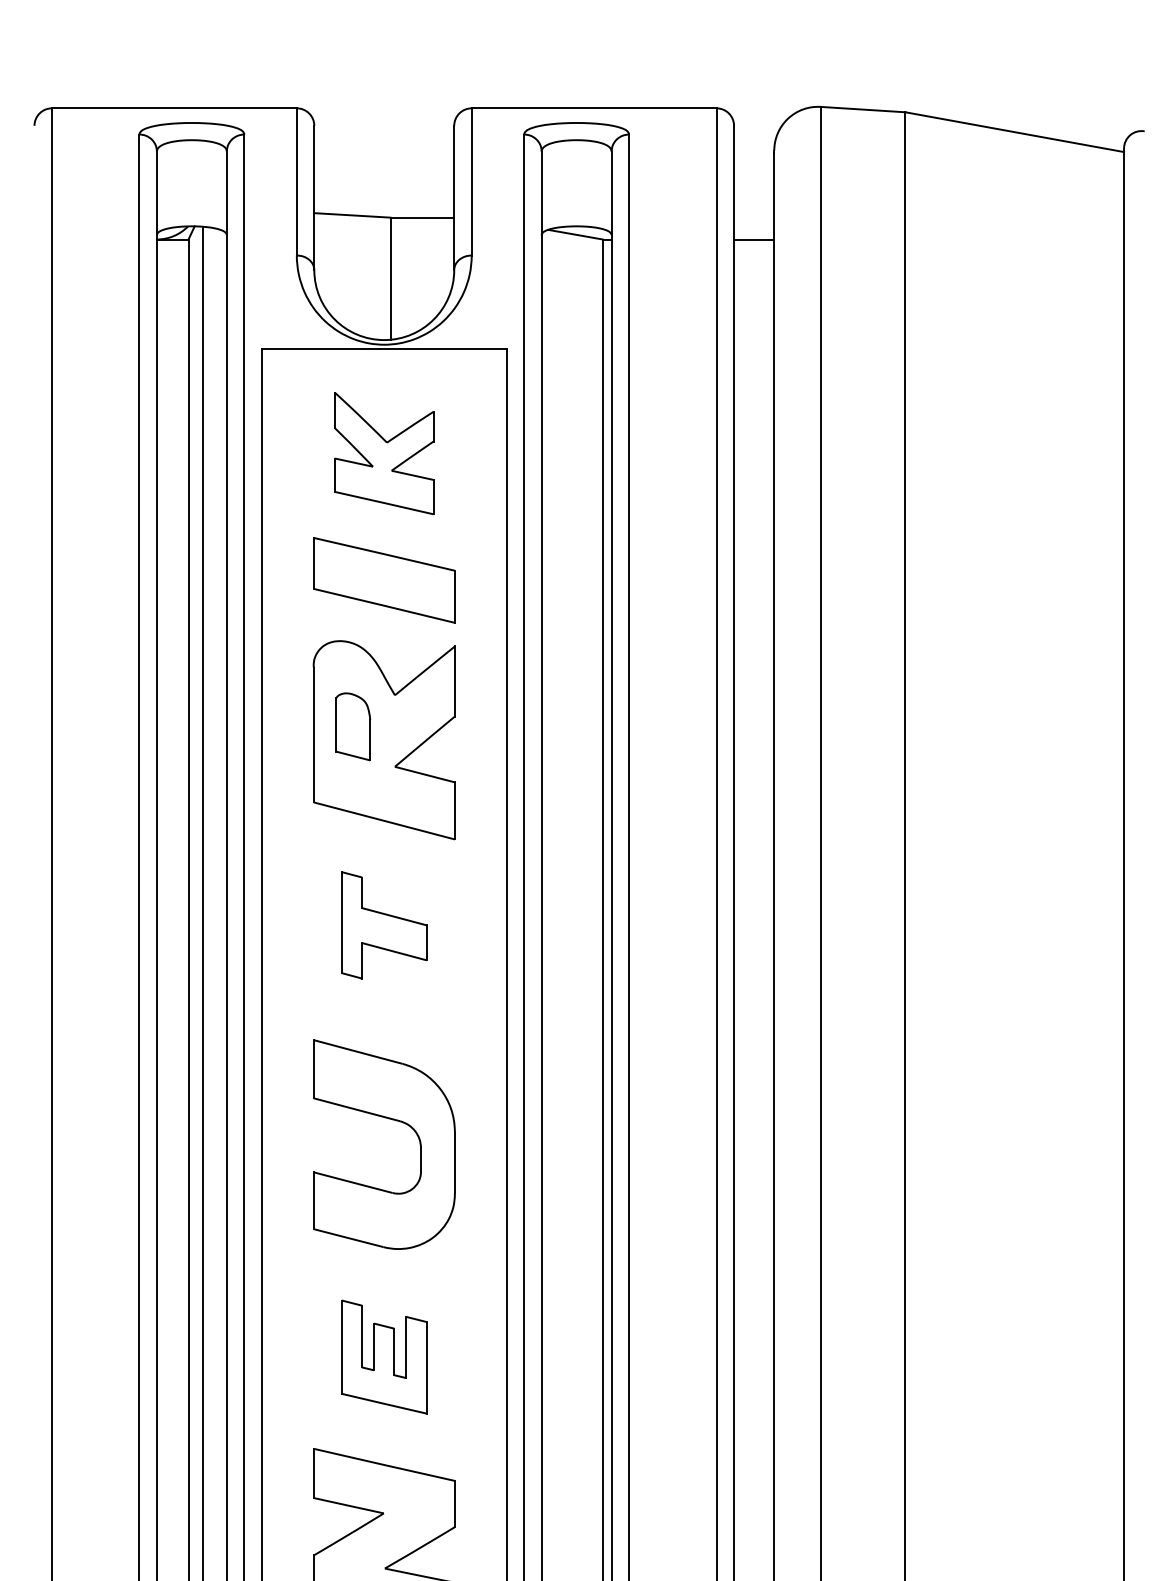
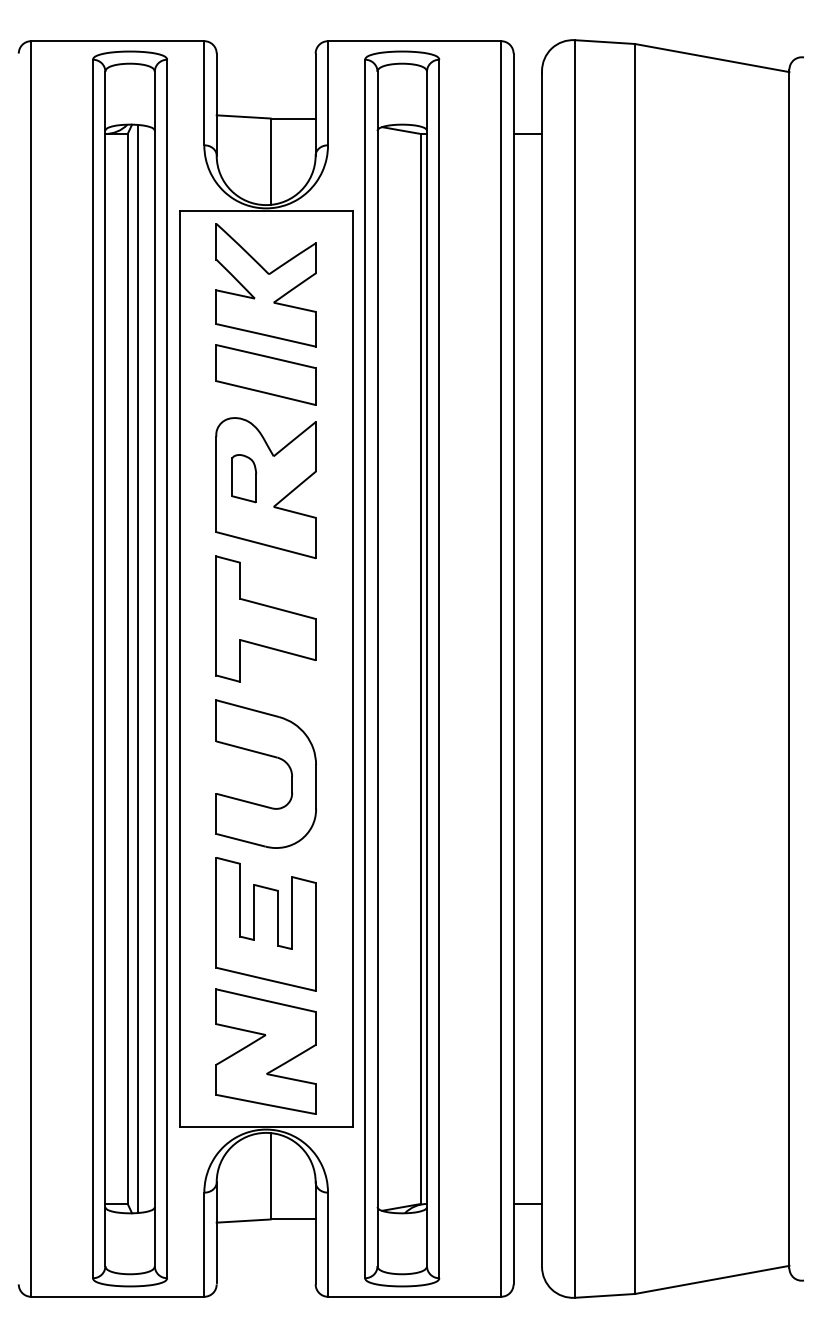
part: (383, 453) -> (265, 285), size x1.43
part: (383, 924) -> (265, 618), size x1.67
part: (383, 1357) -> (265, 924), size x1.67

